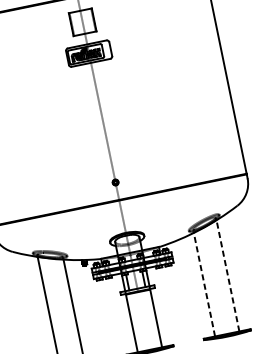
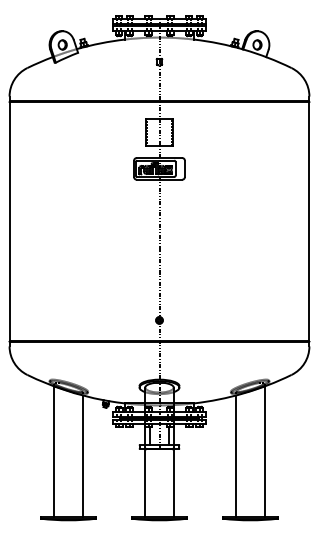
line: (227, 275) -> (264, 451), dashed -> solid
line: (204, 284) -> (236, 456), dashed -> solid

